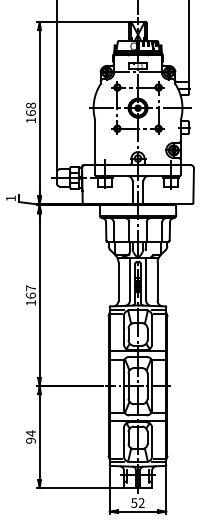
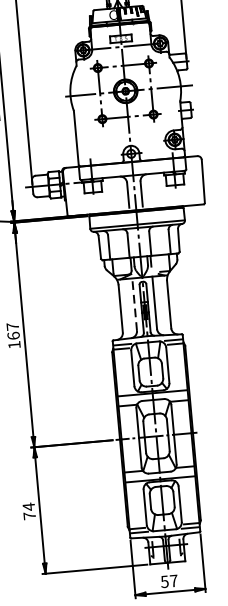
line: (129, 278) -> (133, 303), solid -> dashed
text: (30, 440) -> (29, 515), 94 -> 74
text: (141, 502) -> (173, 580), 52 -> 57

